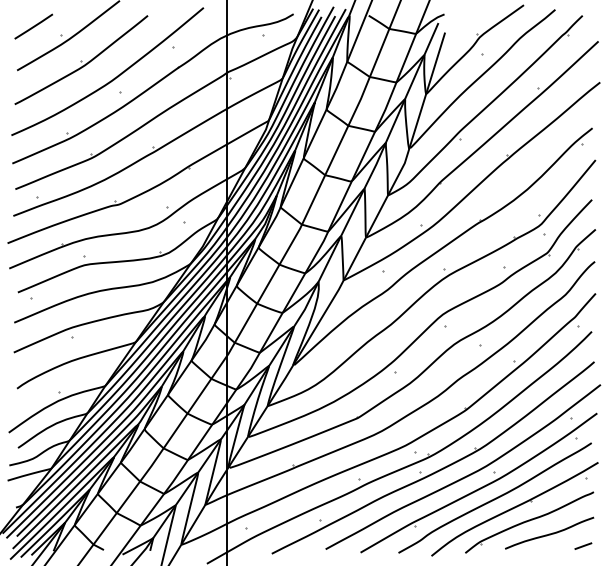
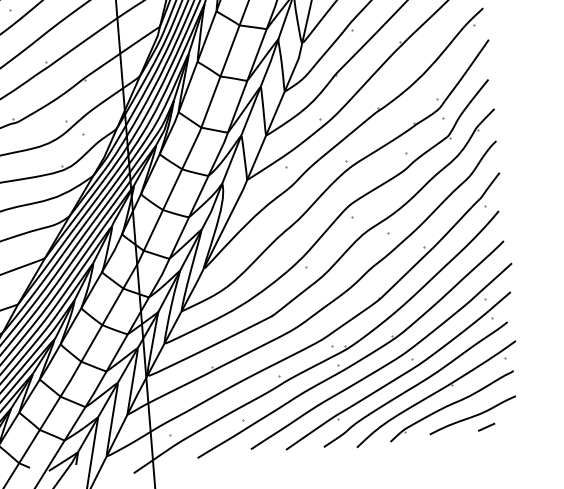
line: (583, 545) -> (486, 426), moved

